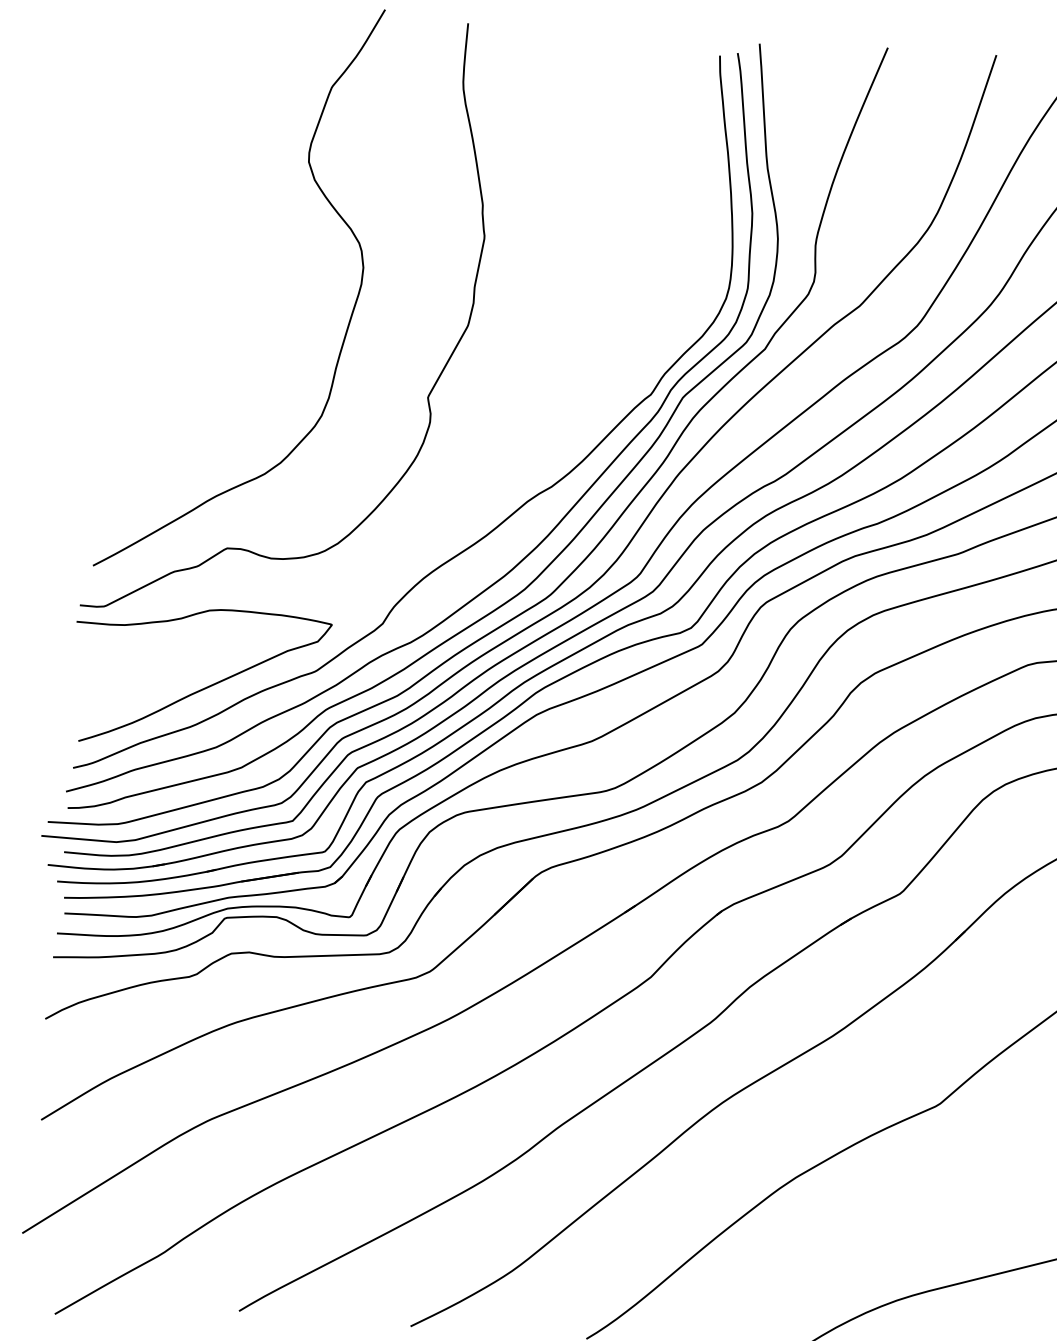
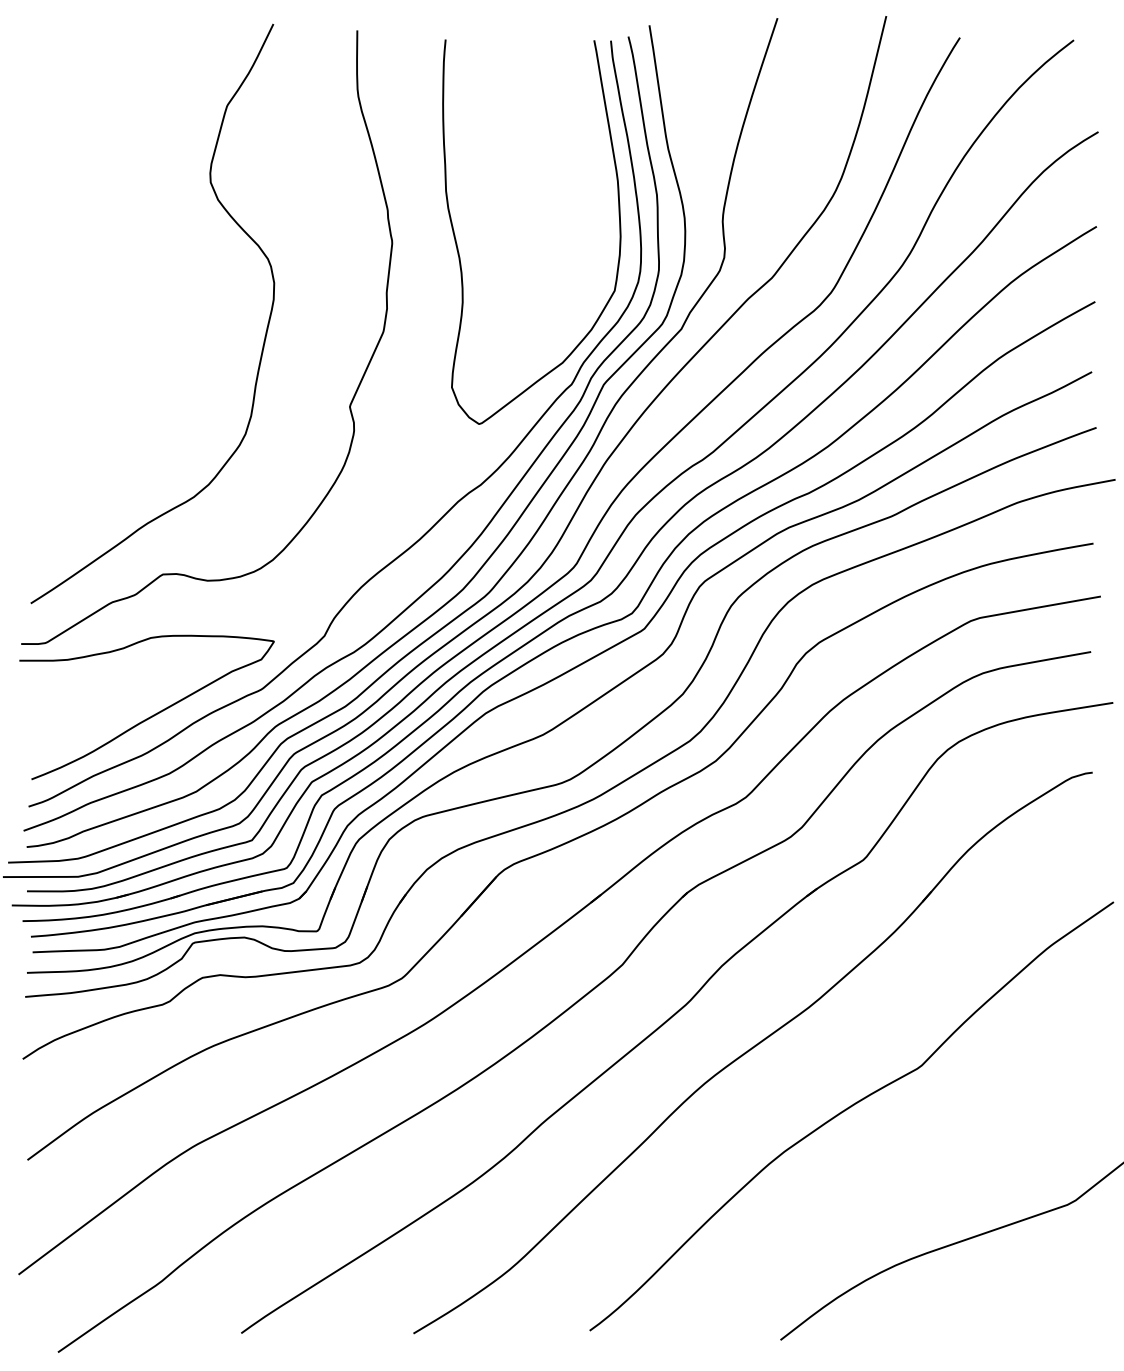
curve: (549, 249) -> (458, 248), added

